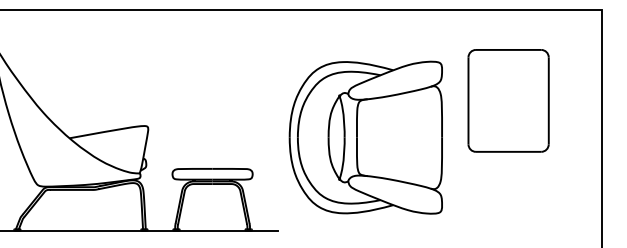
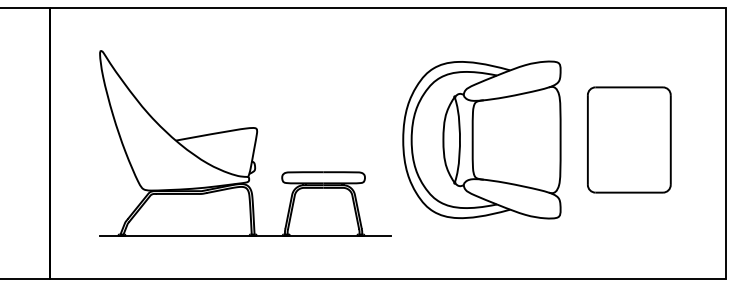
part: (508, 100) -> (629, 139), moved

